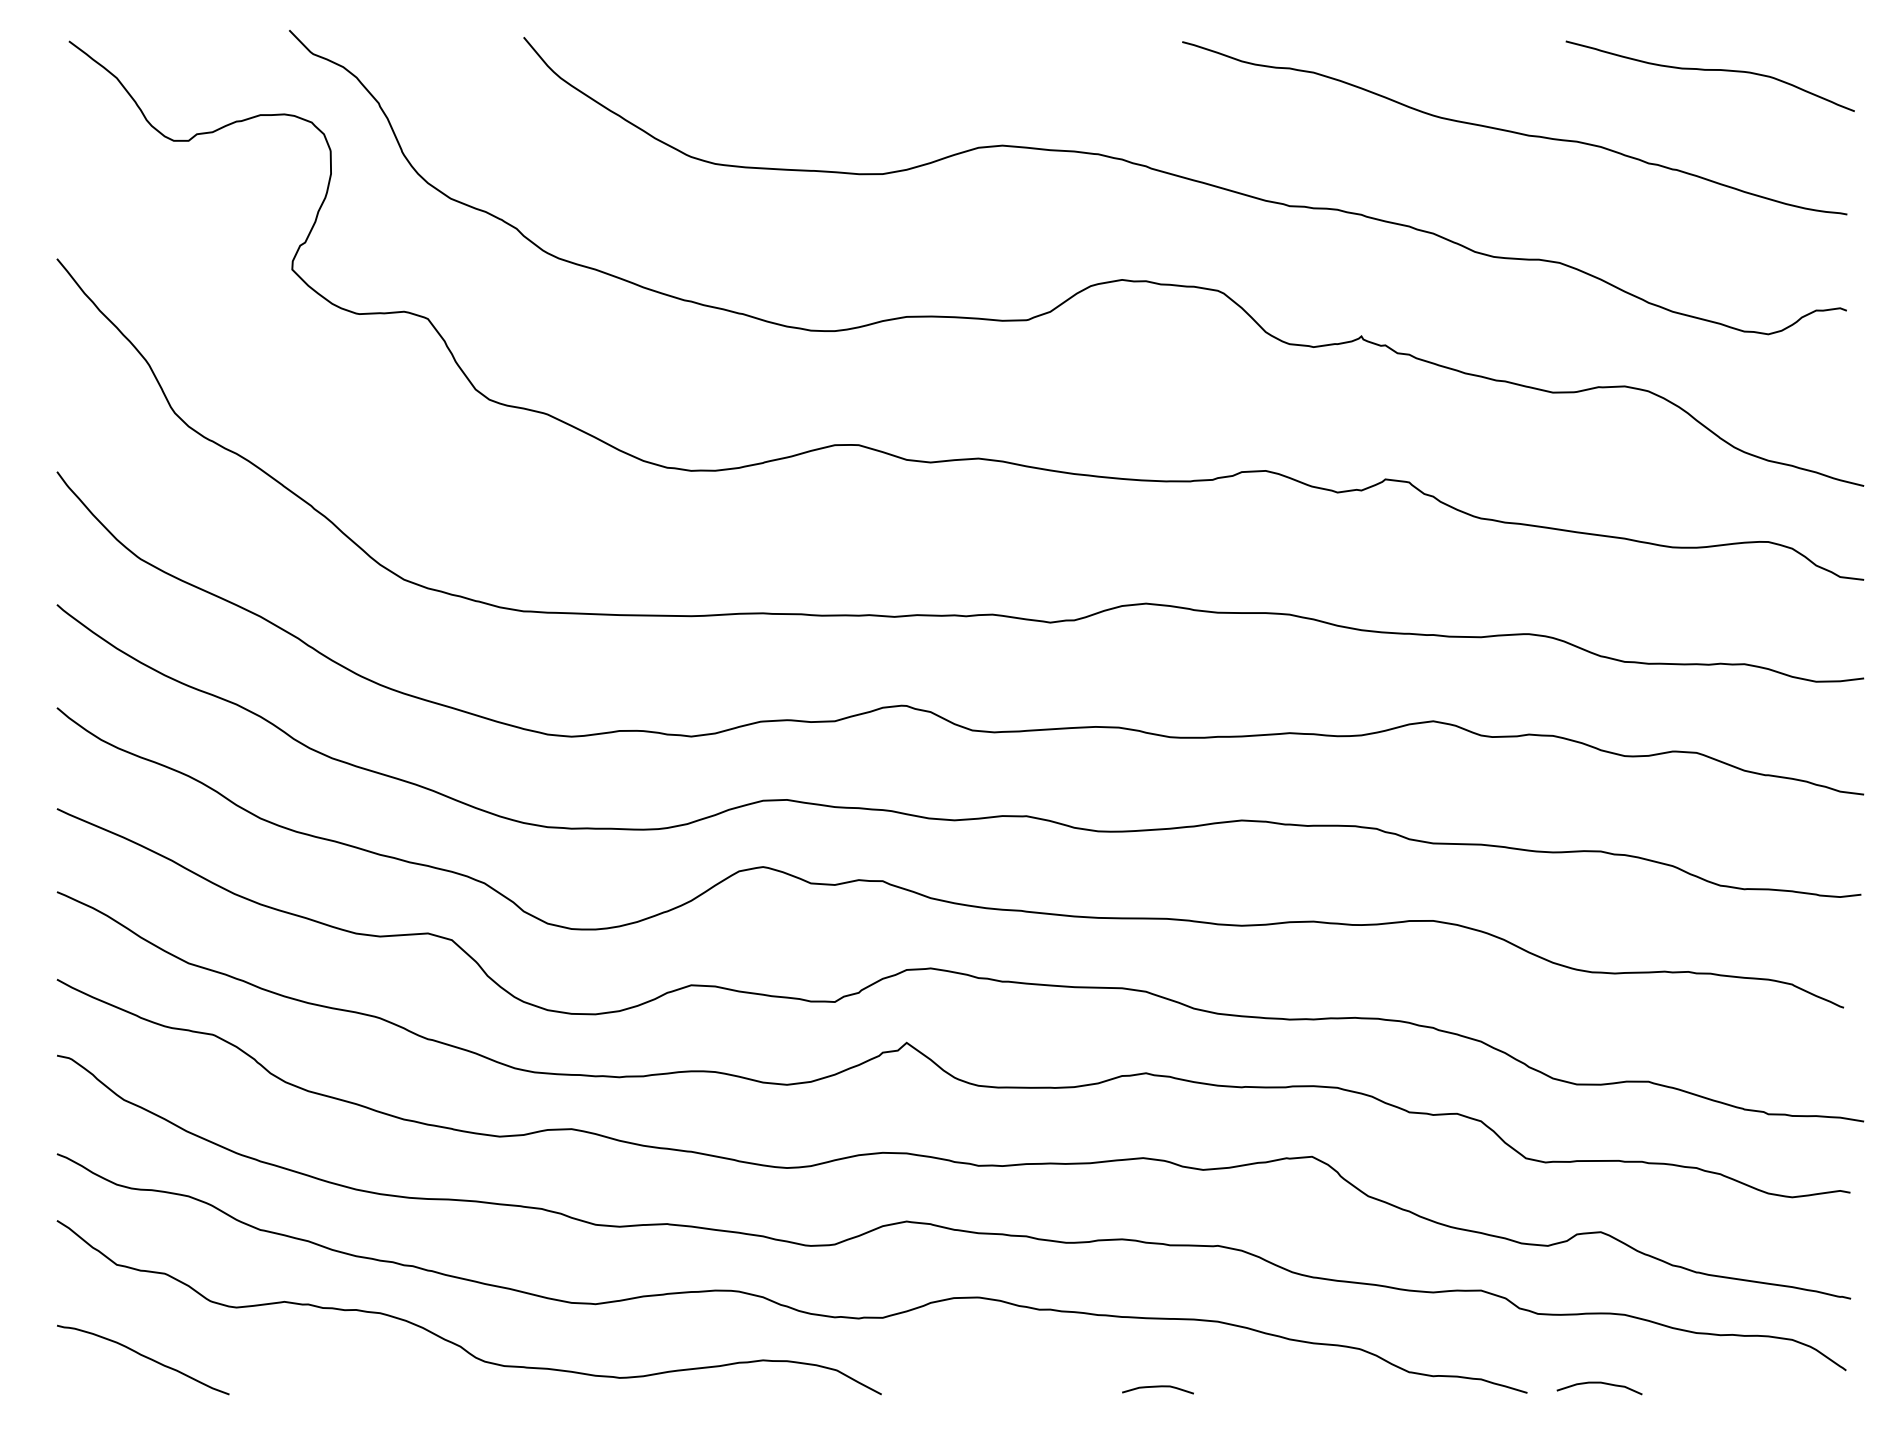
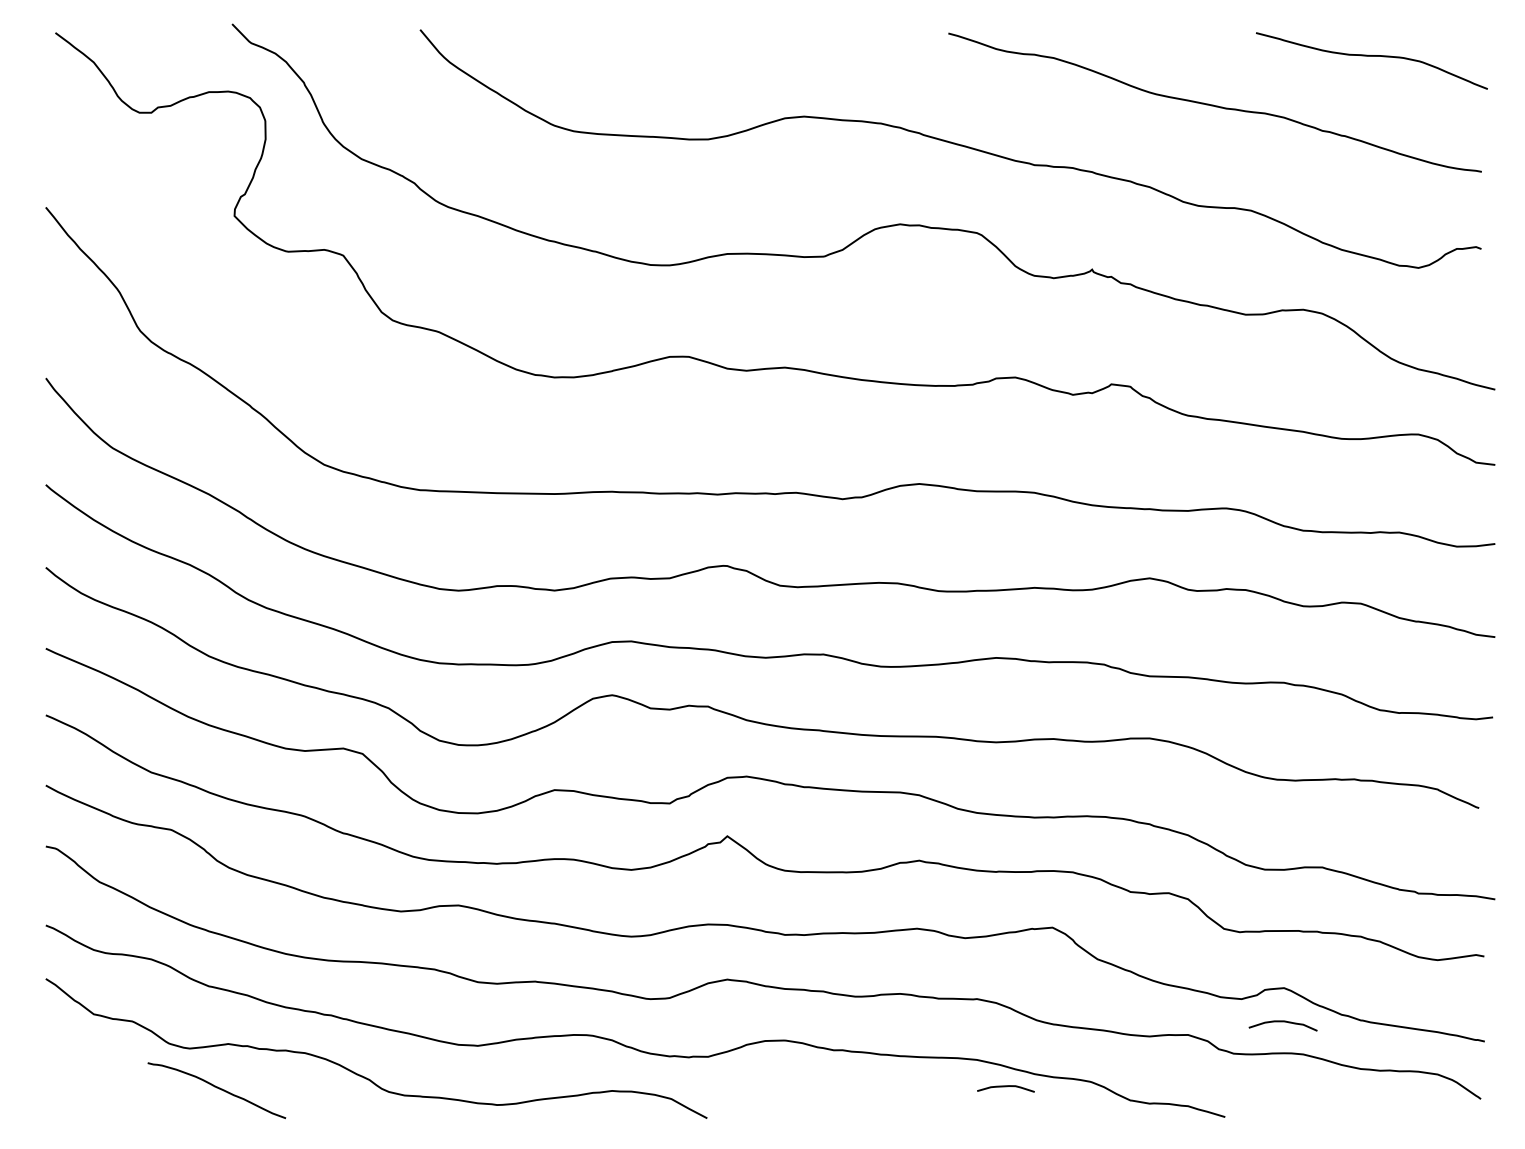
curve: (144, 1357) -> (217, 1088), moved
curve: (1599, 1383) -> (1283, 1022), moved
curve: (1157, 1387) -> (1005, 1087), moved

